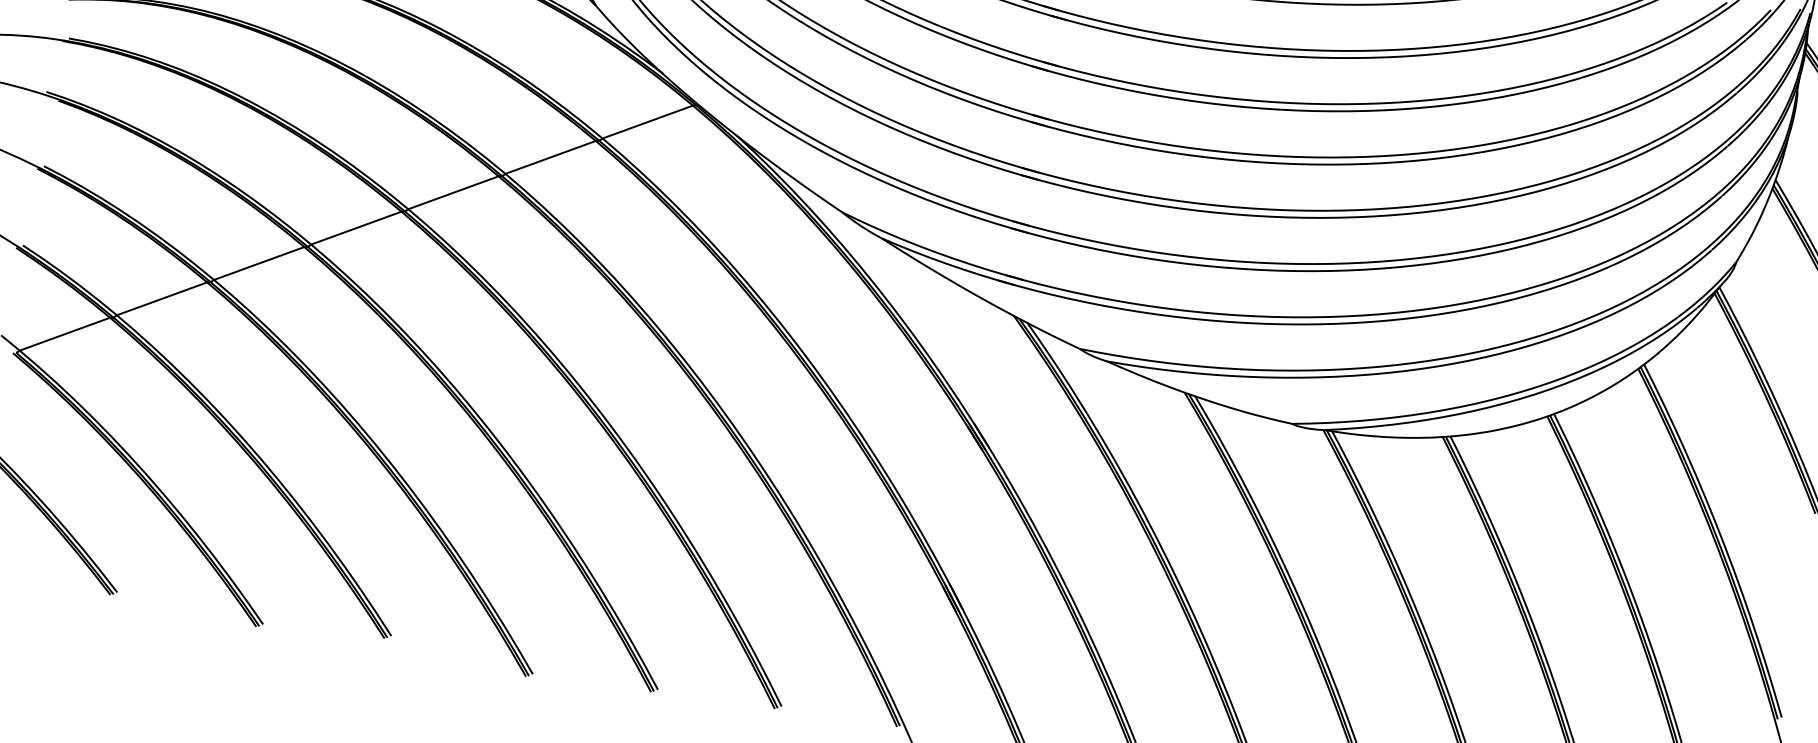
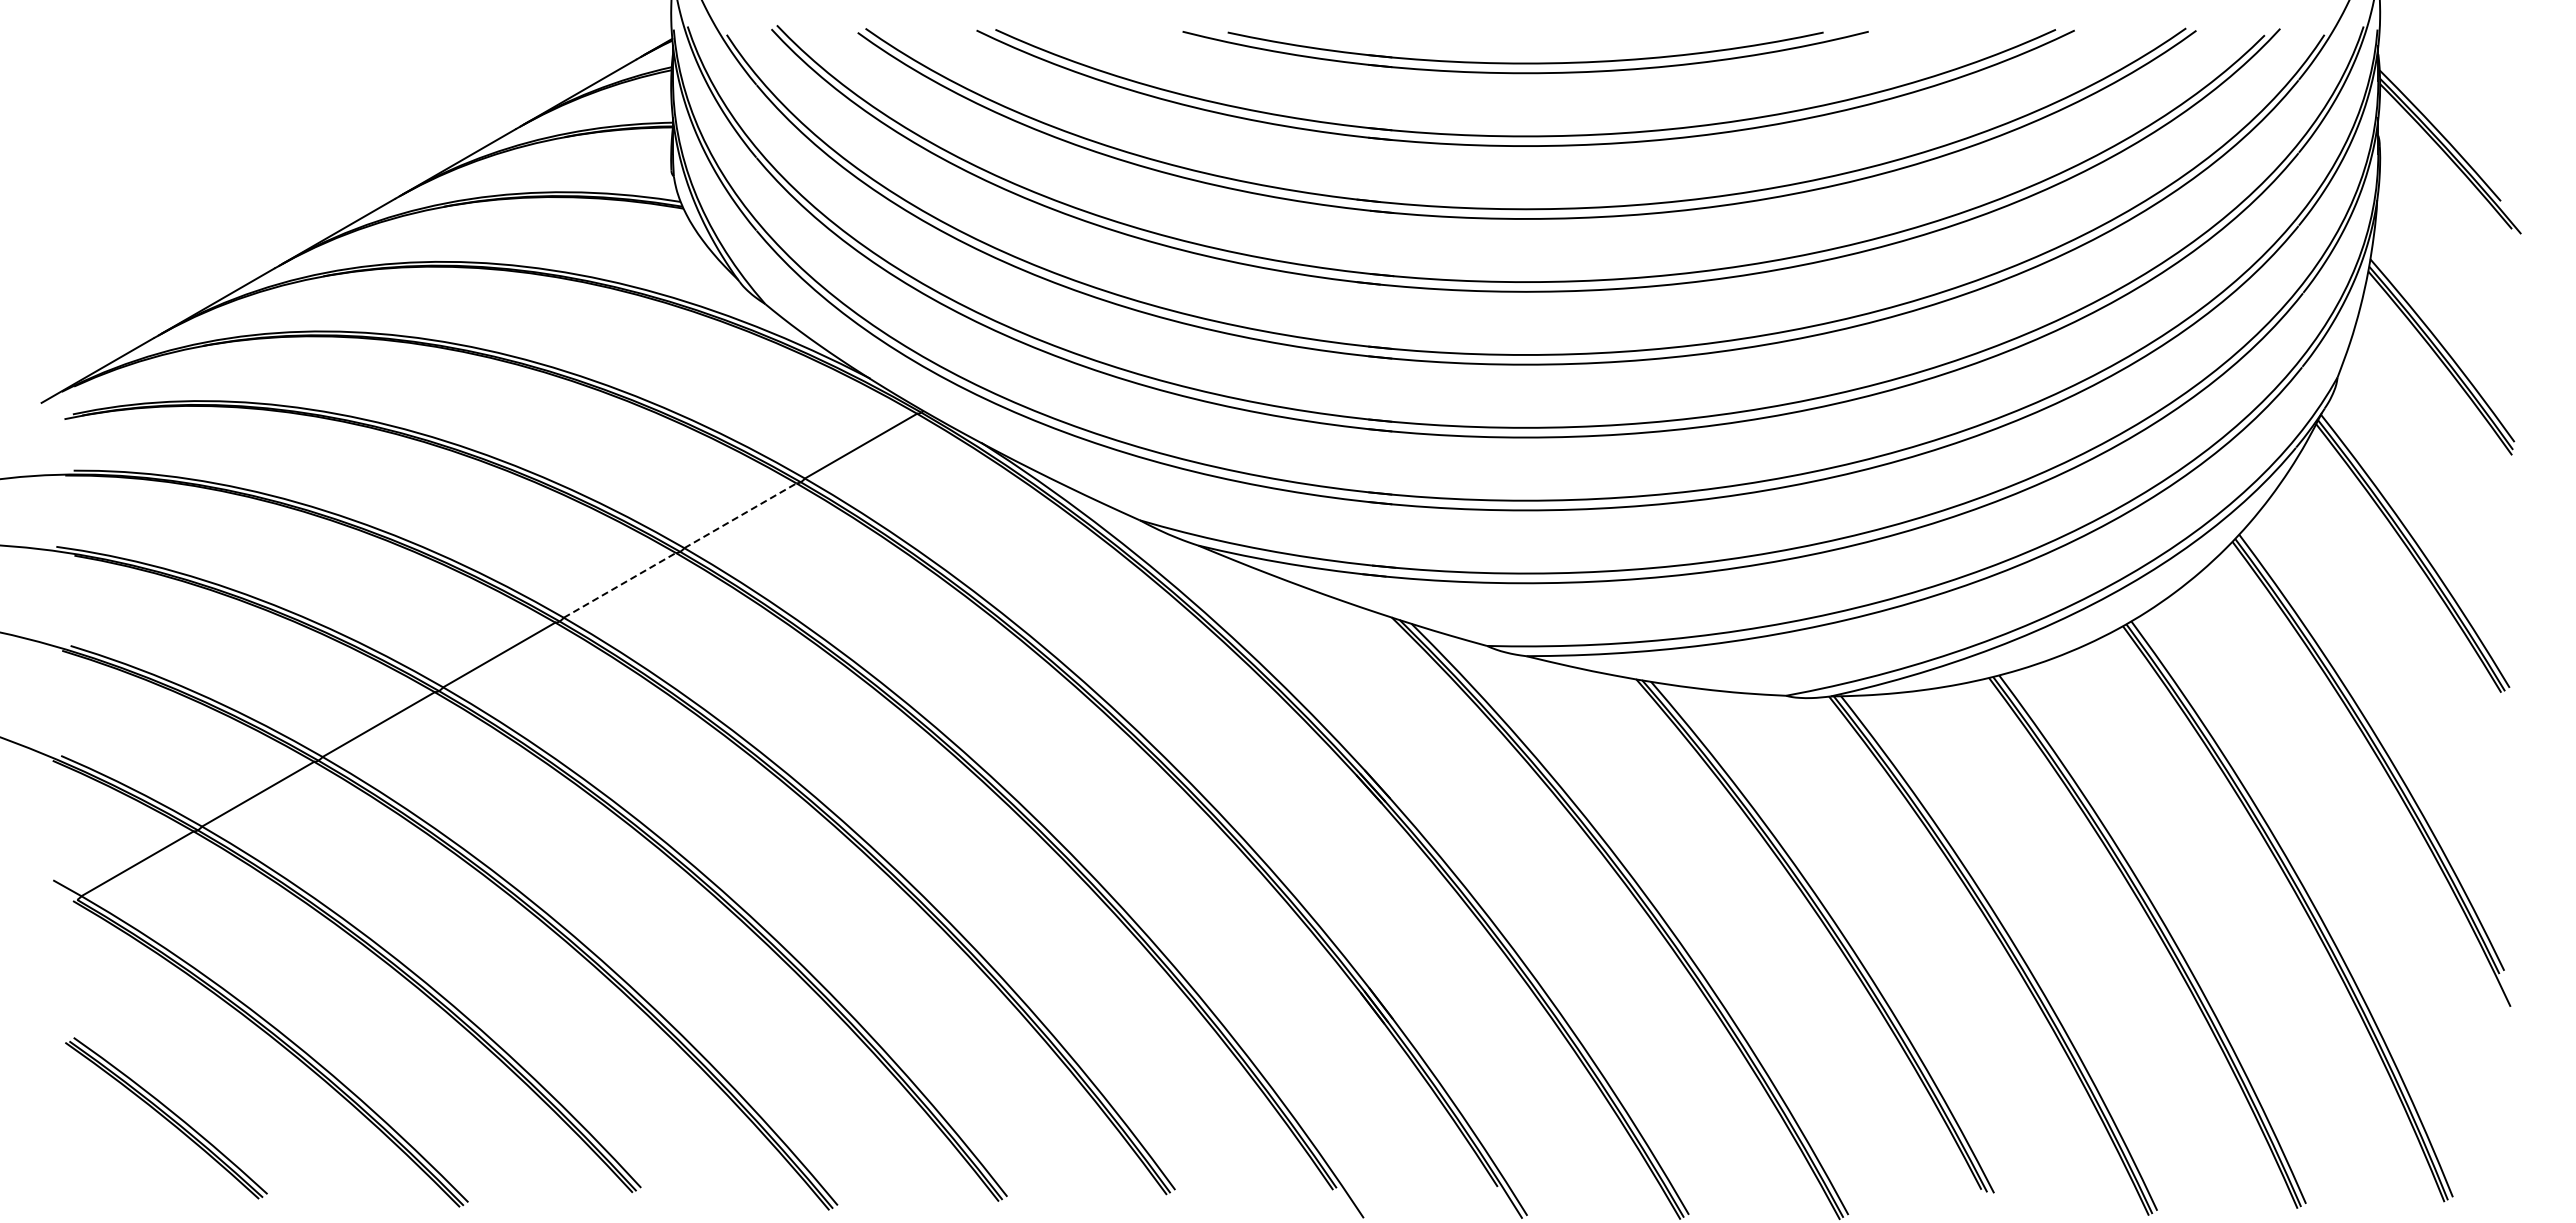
line: (550, 157) -> (740, 515), solid -> dashed
line: (453, 192) -> (619, 585), solid -> dashed

